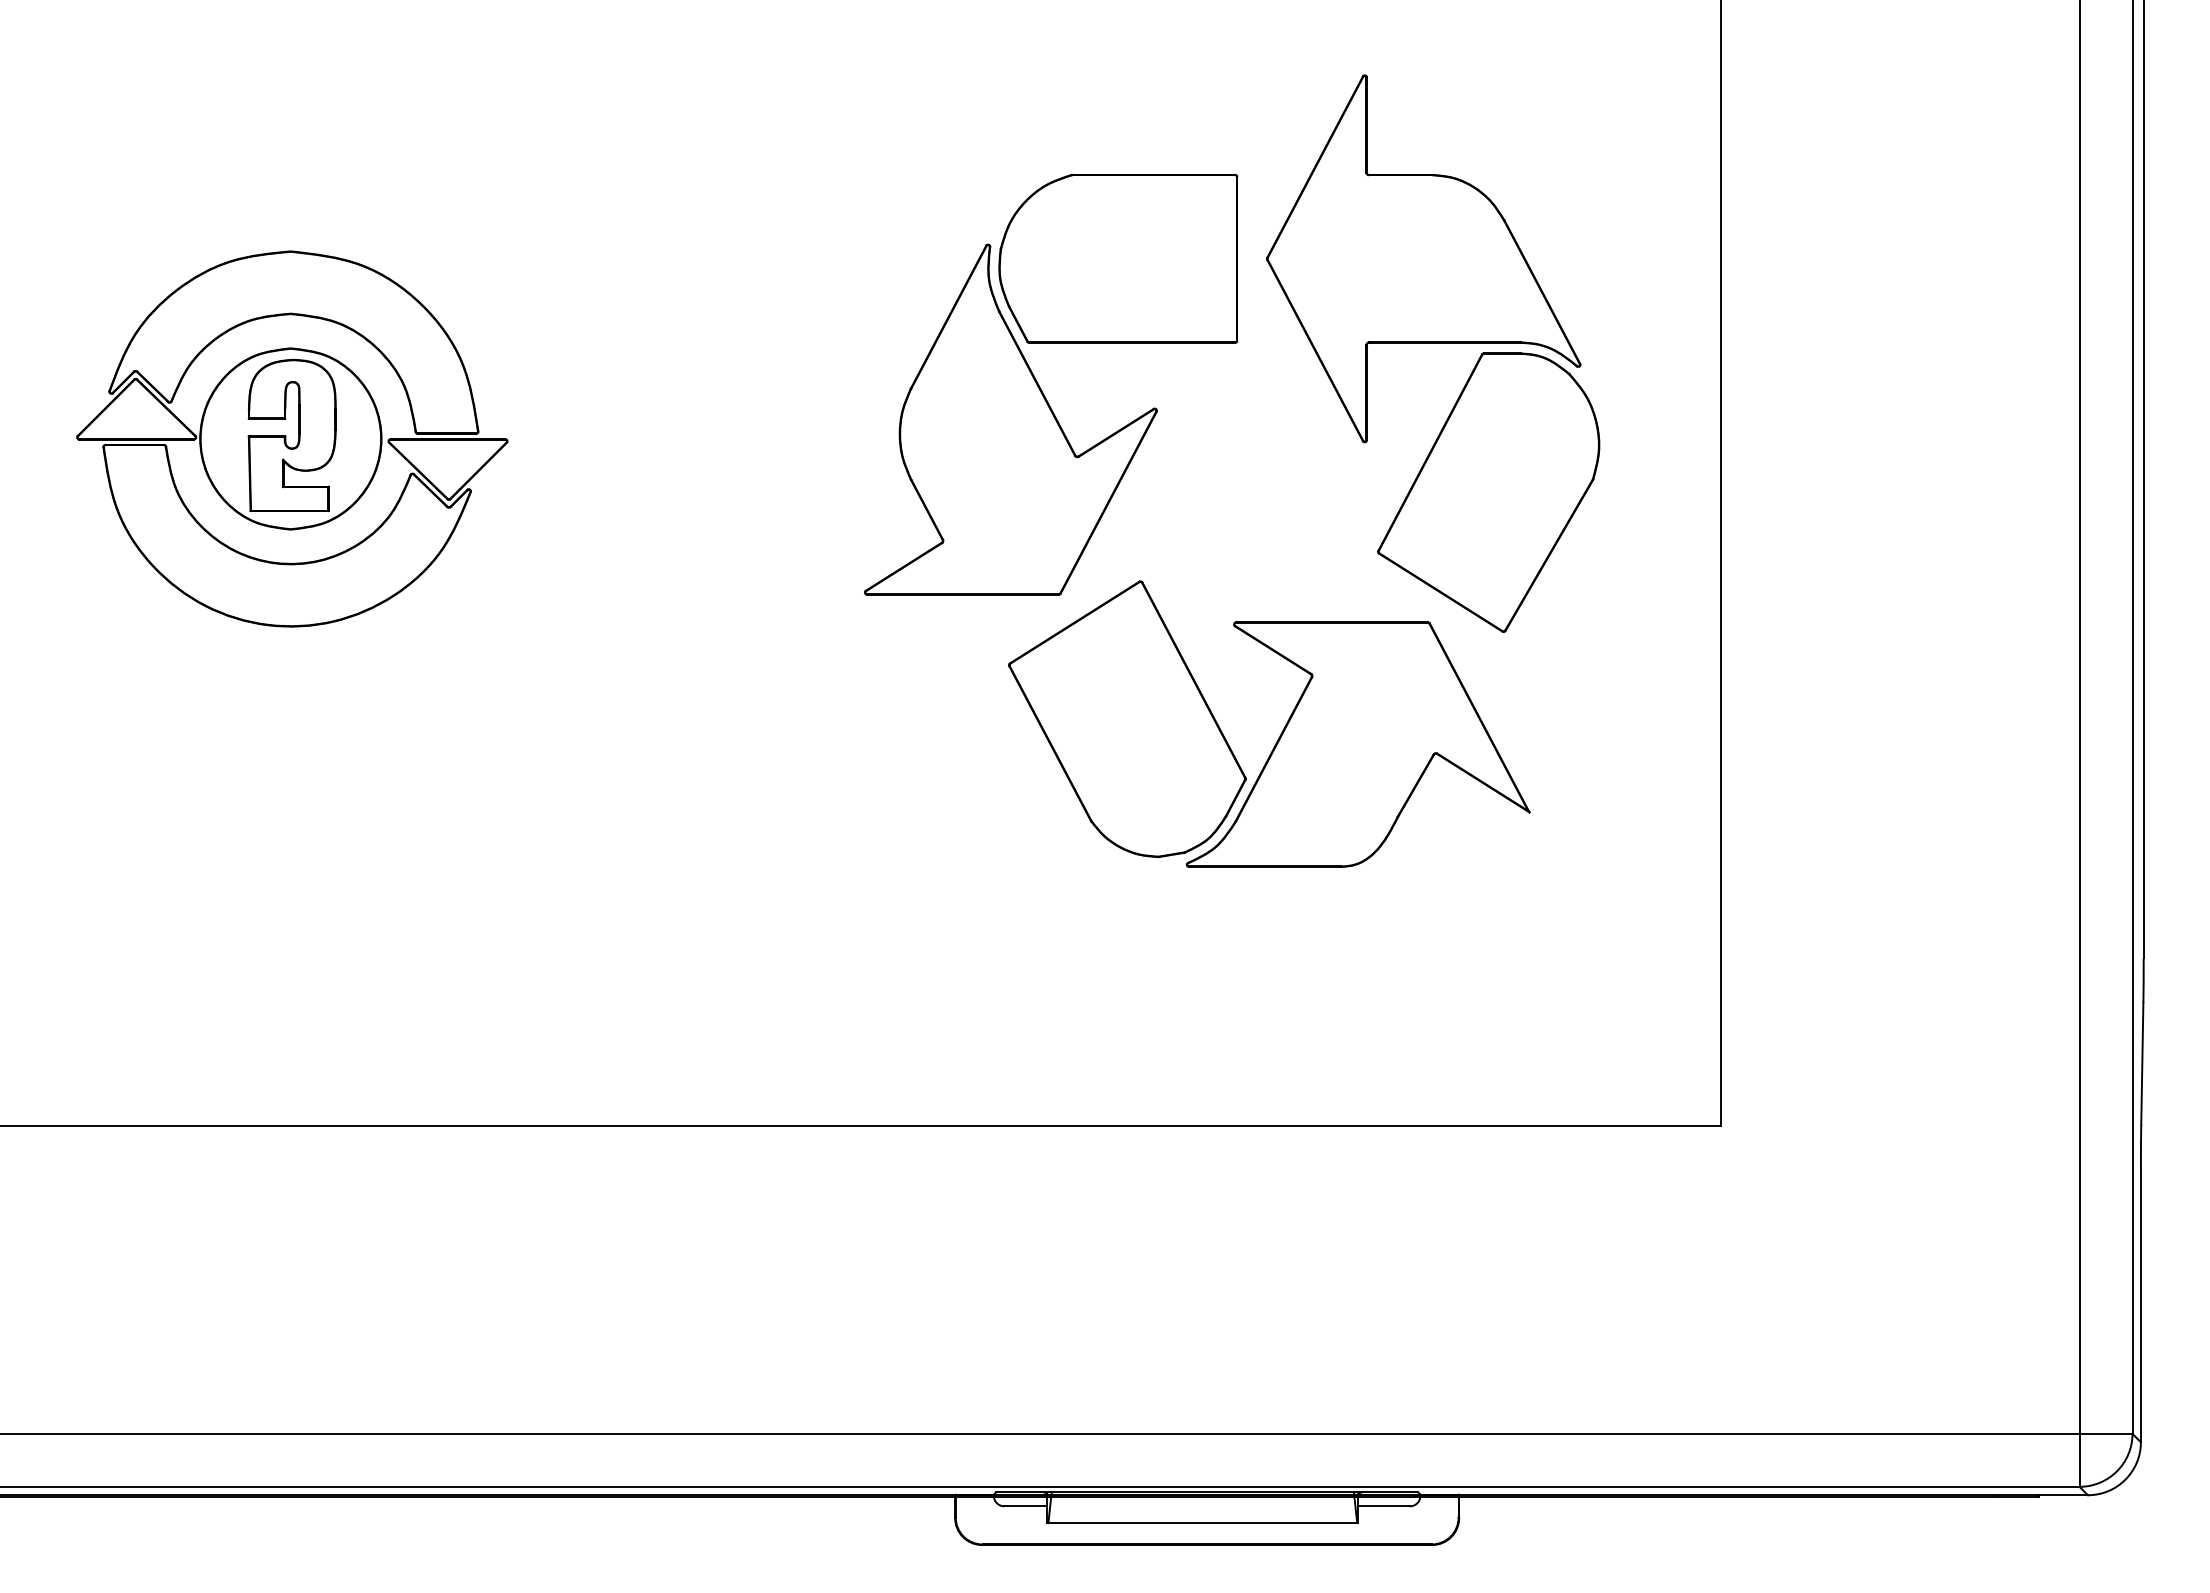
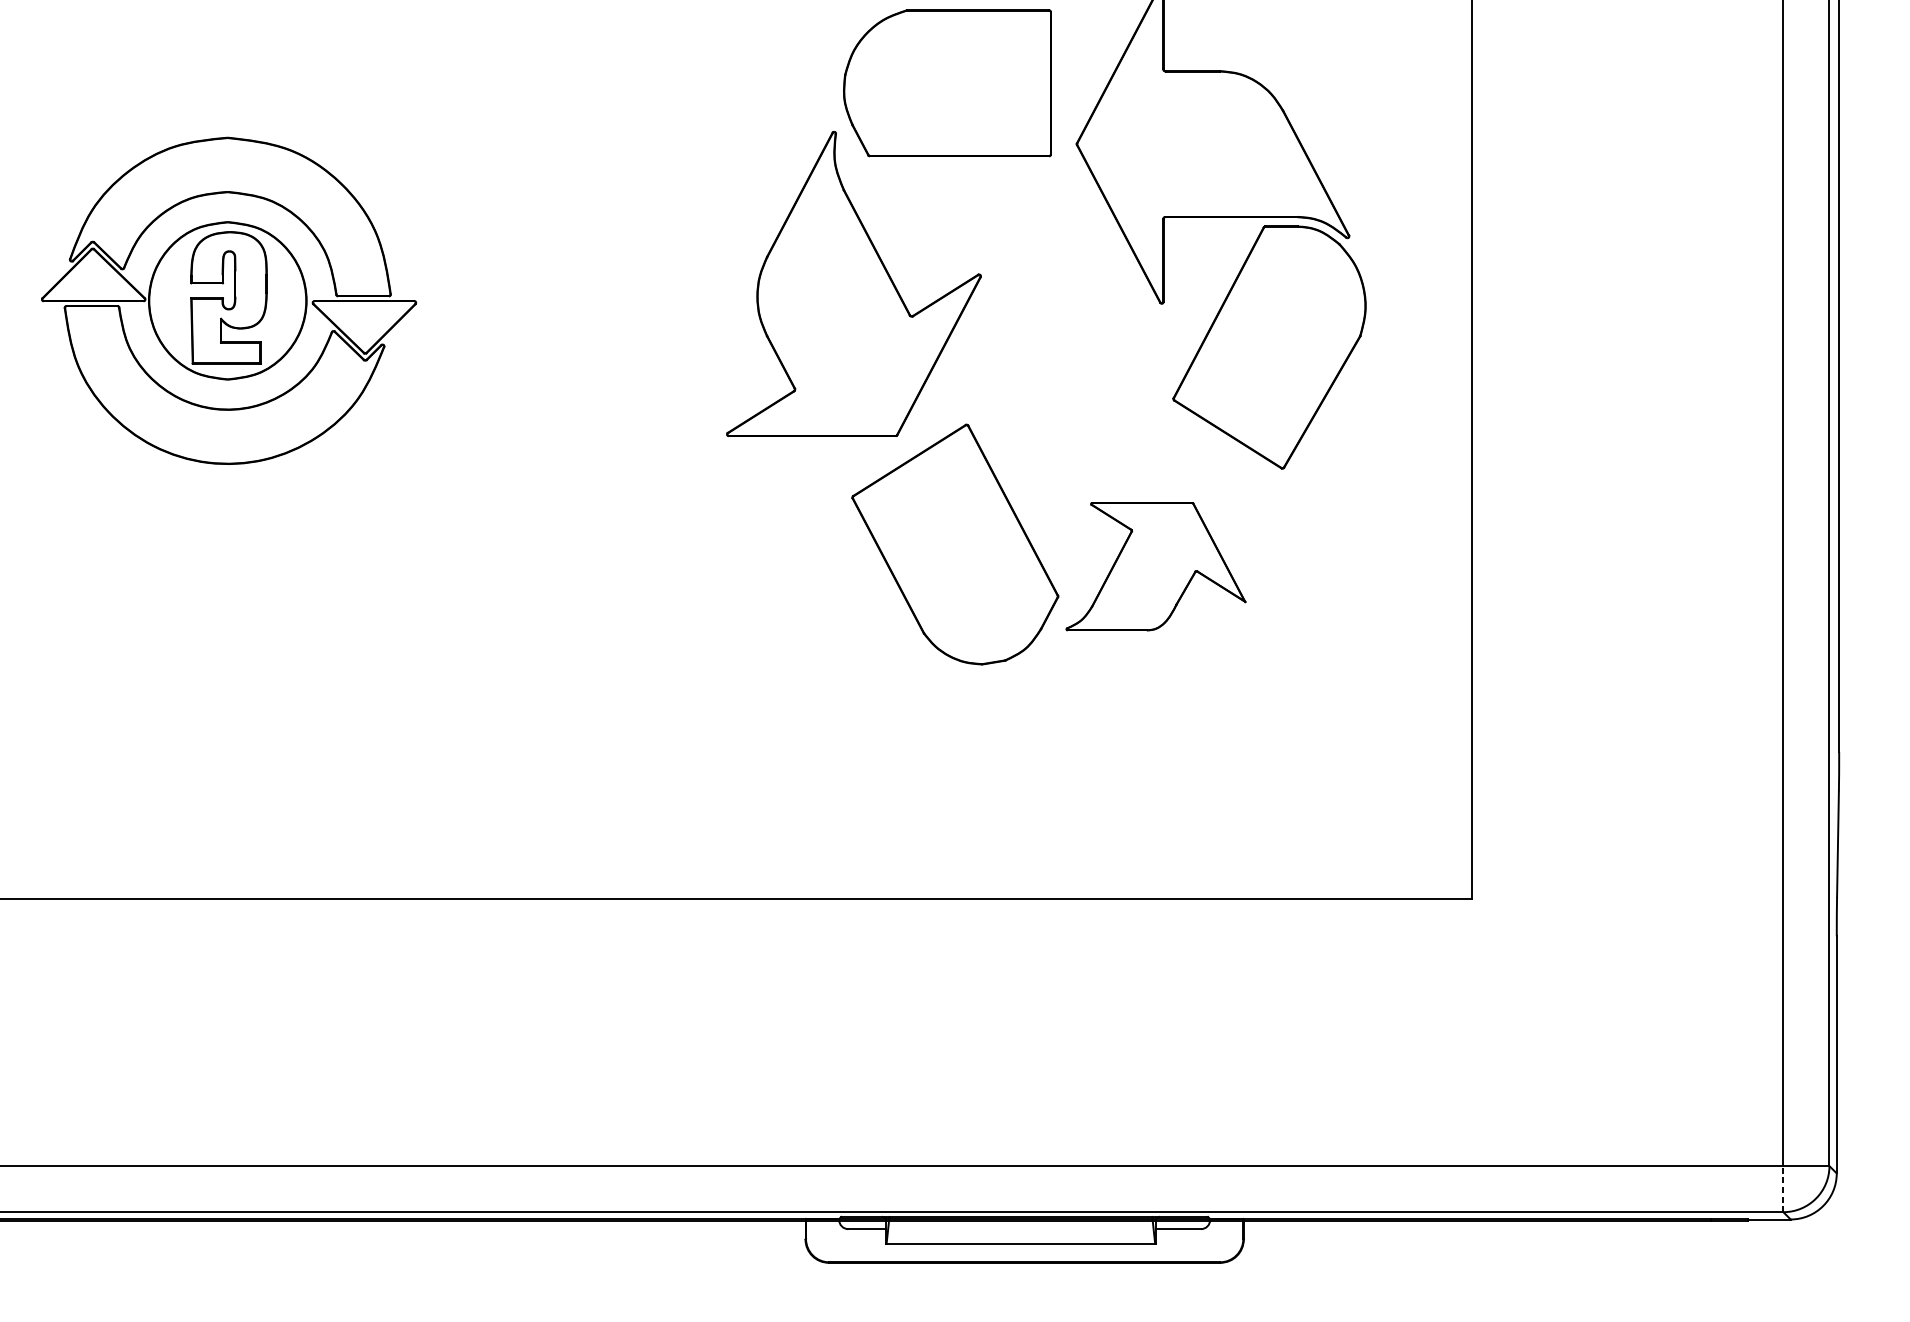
part: (1118, 258) -> (947, 83), moved
part: (1357, 744) -> (1155, 566), size x0.6
line: (2079, 1459) -> (1783, 1188), solid -> dashed

